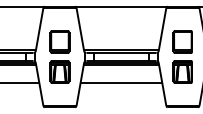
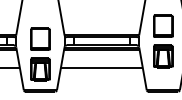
part: (59, 56) -> (39, 53), moved

